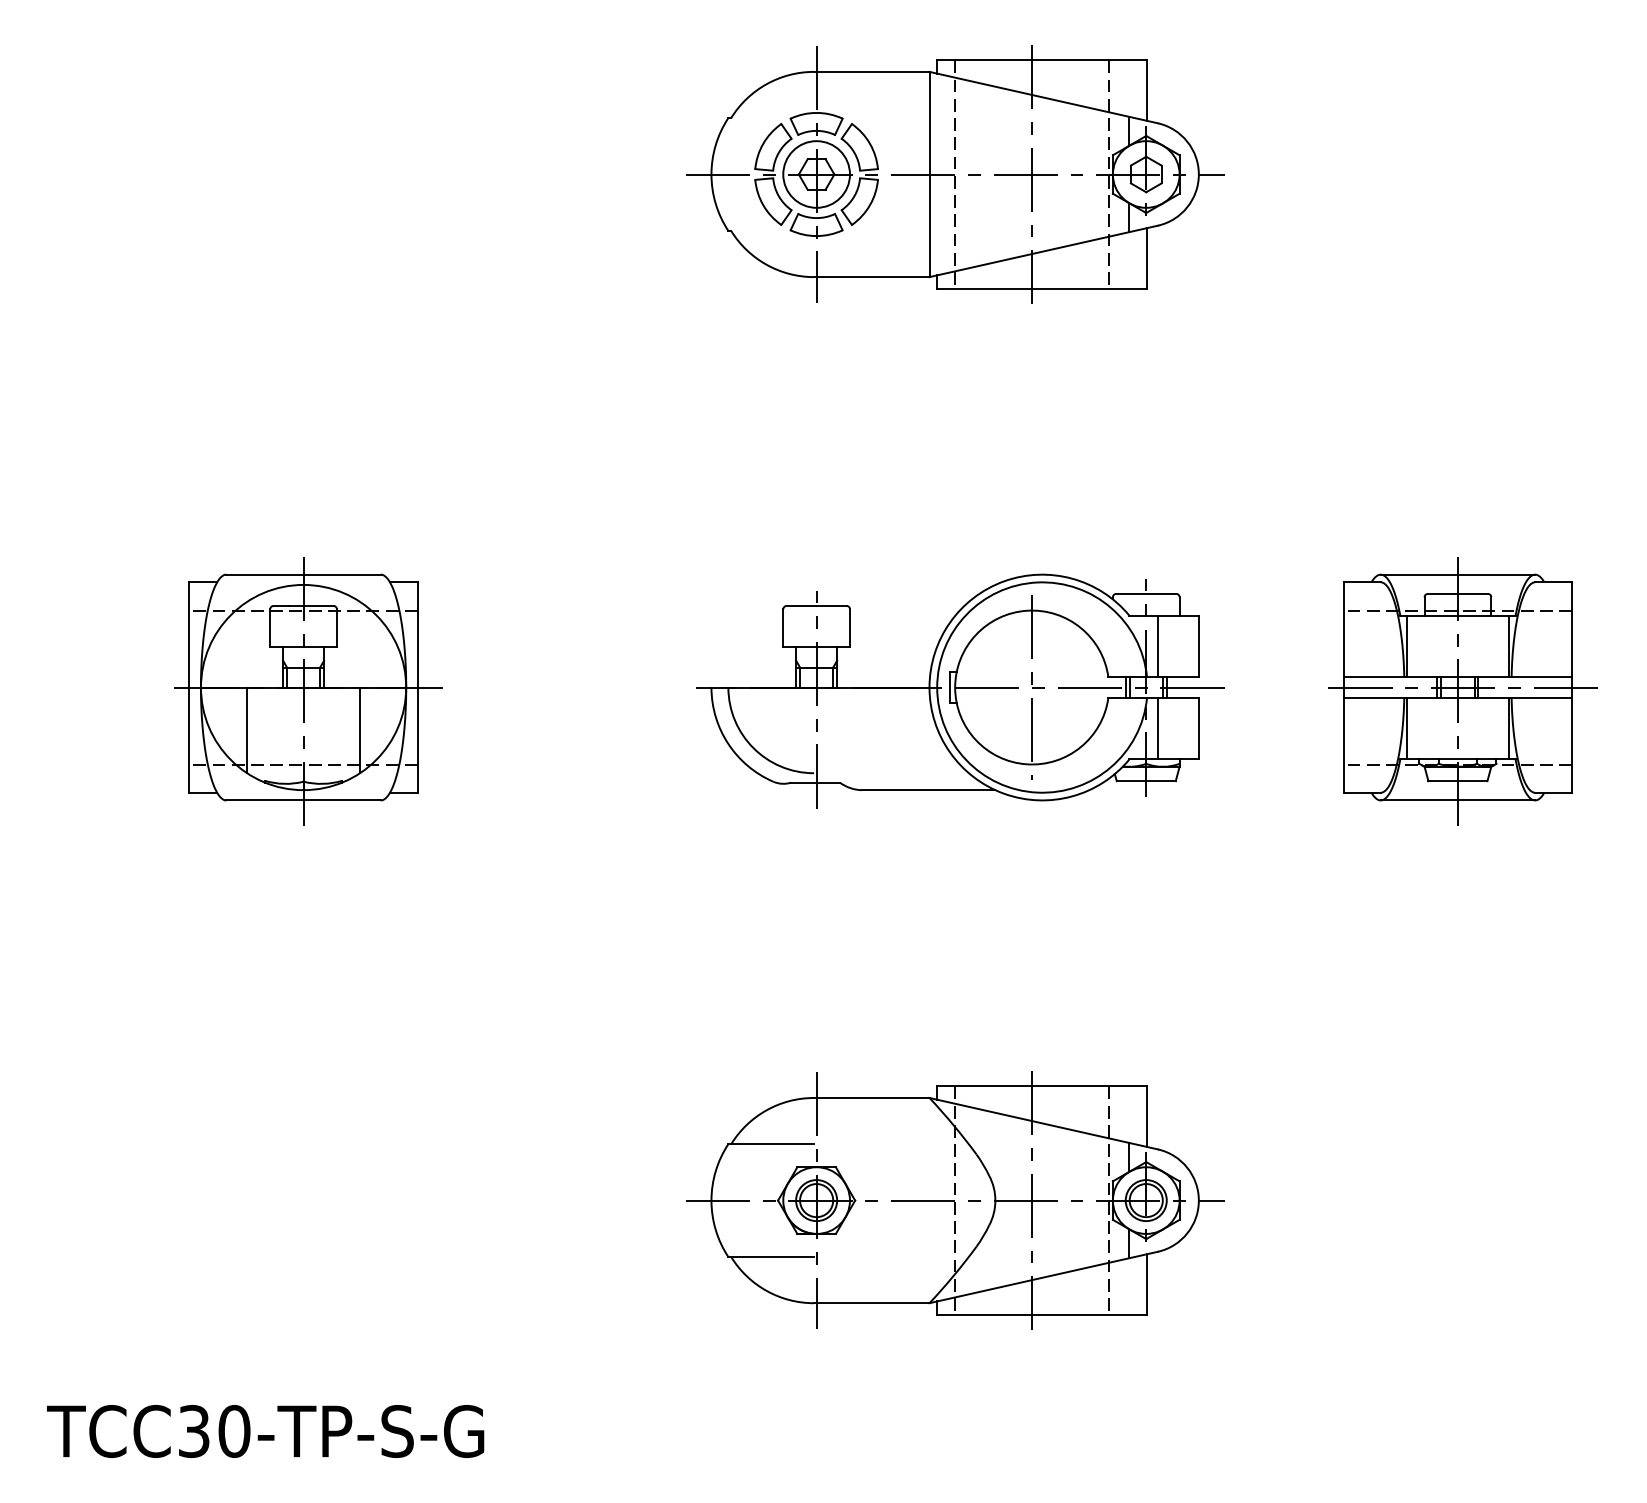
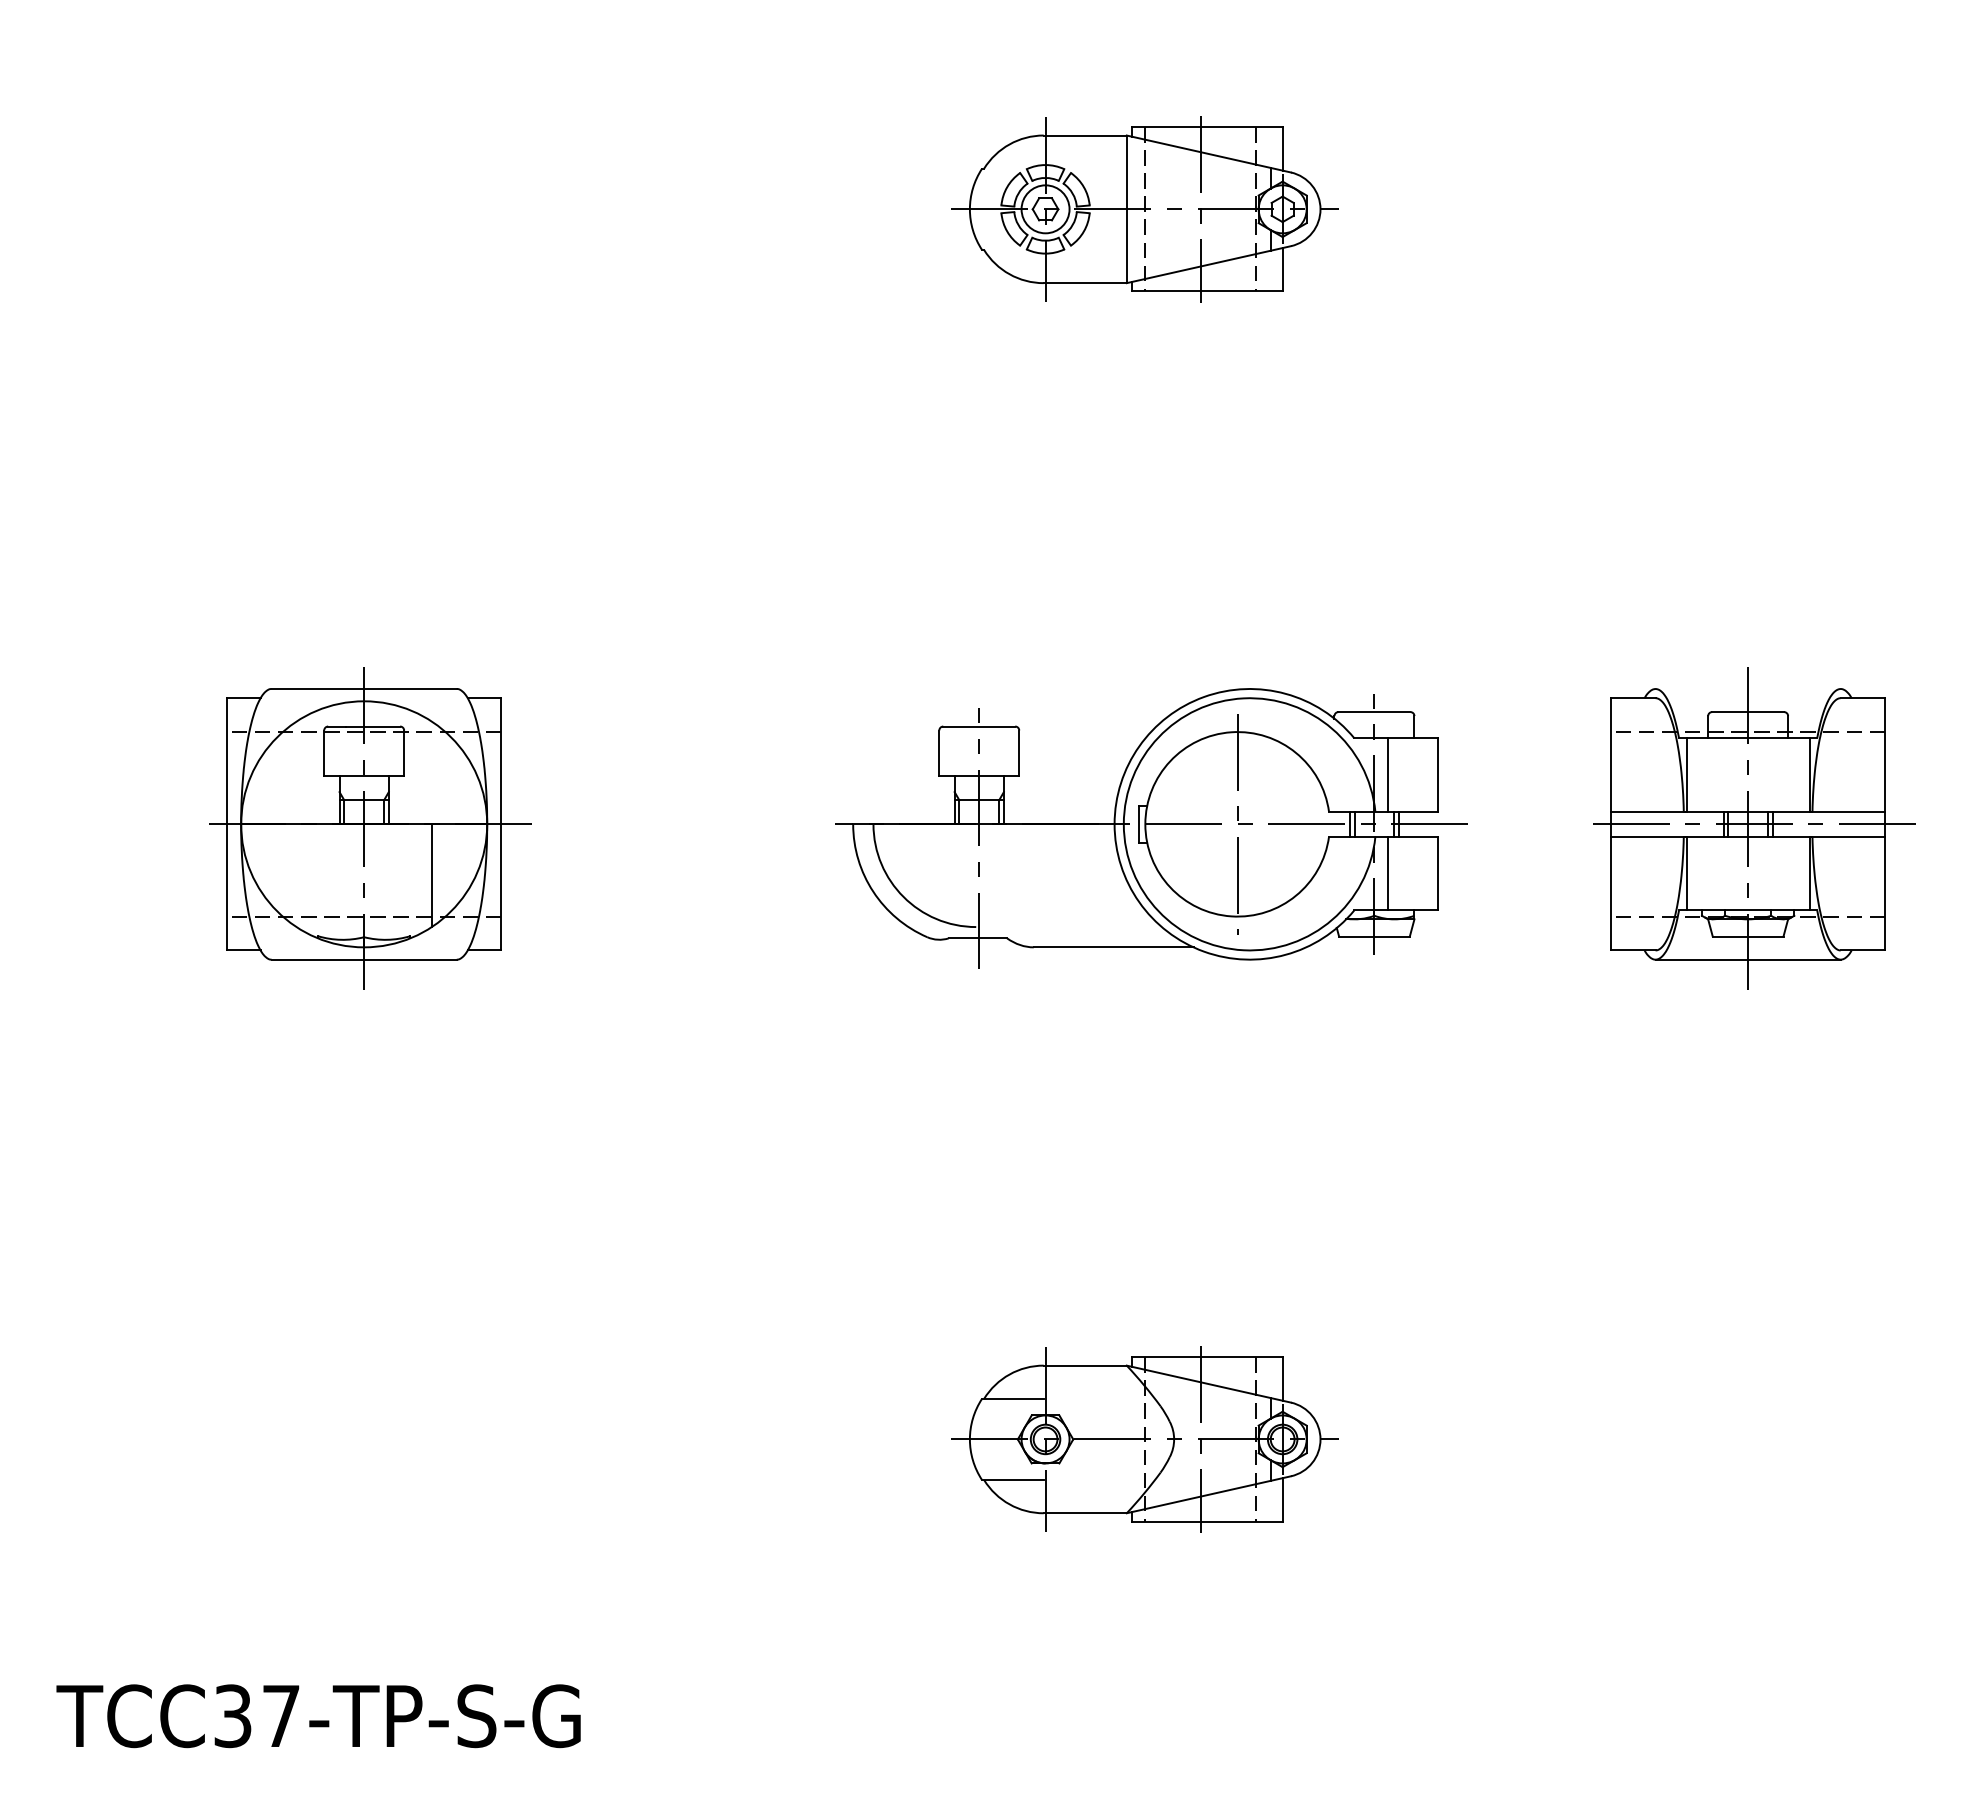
part: (954, 174) -> (1144, 209), size x0.6
line: (1457, 575) -> (1747, 689), removed
line: (247, 730) -> (296, 875), removed
part: (954, 1200) -> (1144, 1439), size x0.6
text: (234, 1431) -> (281, 1716), TCC30-TP-S-G -> TCC37-TP-S-G

